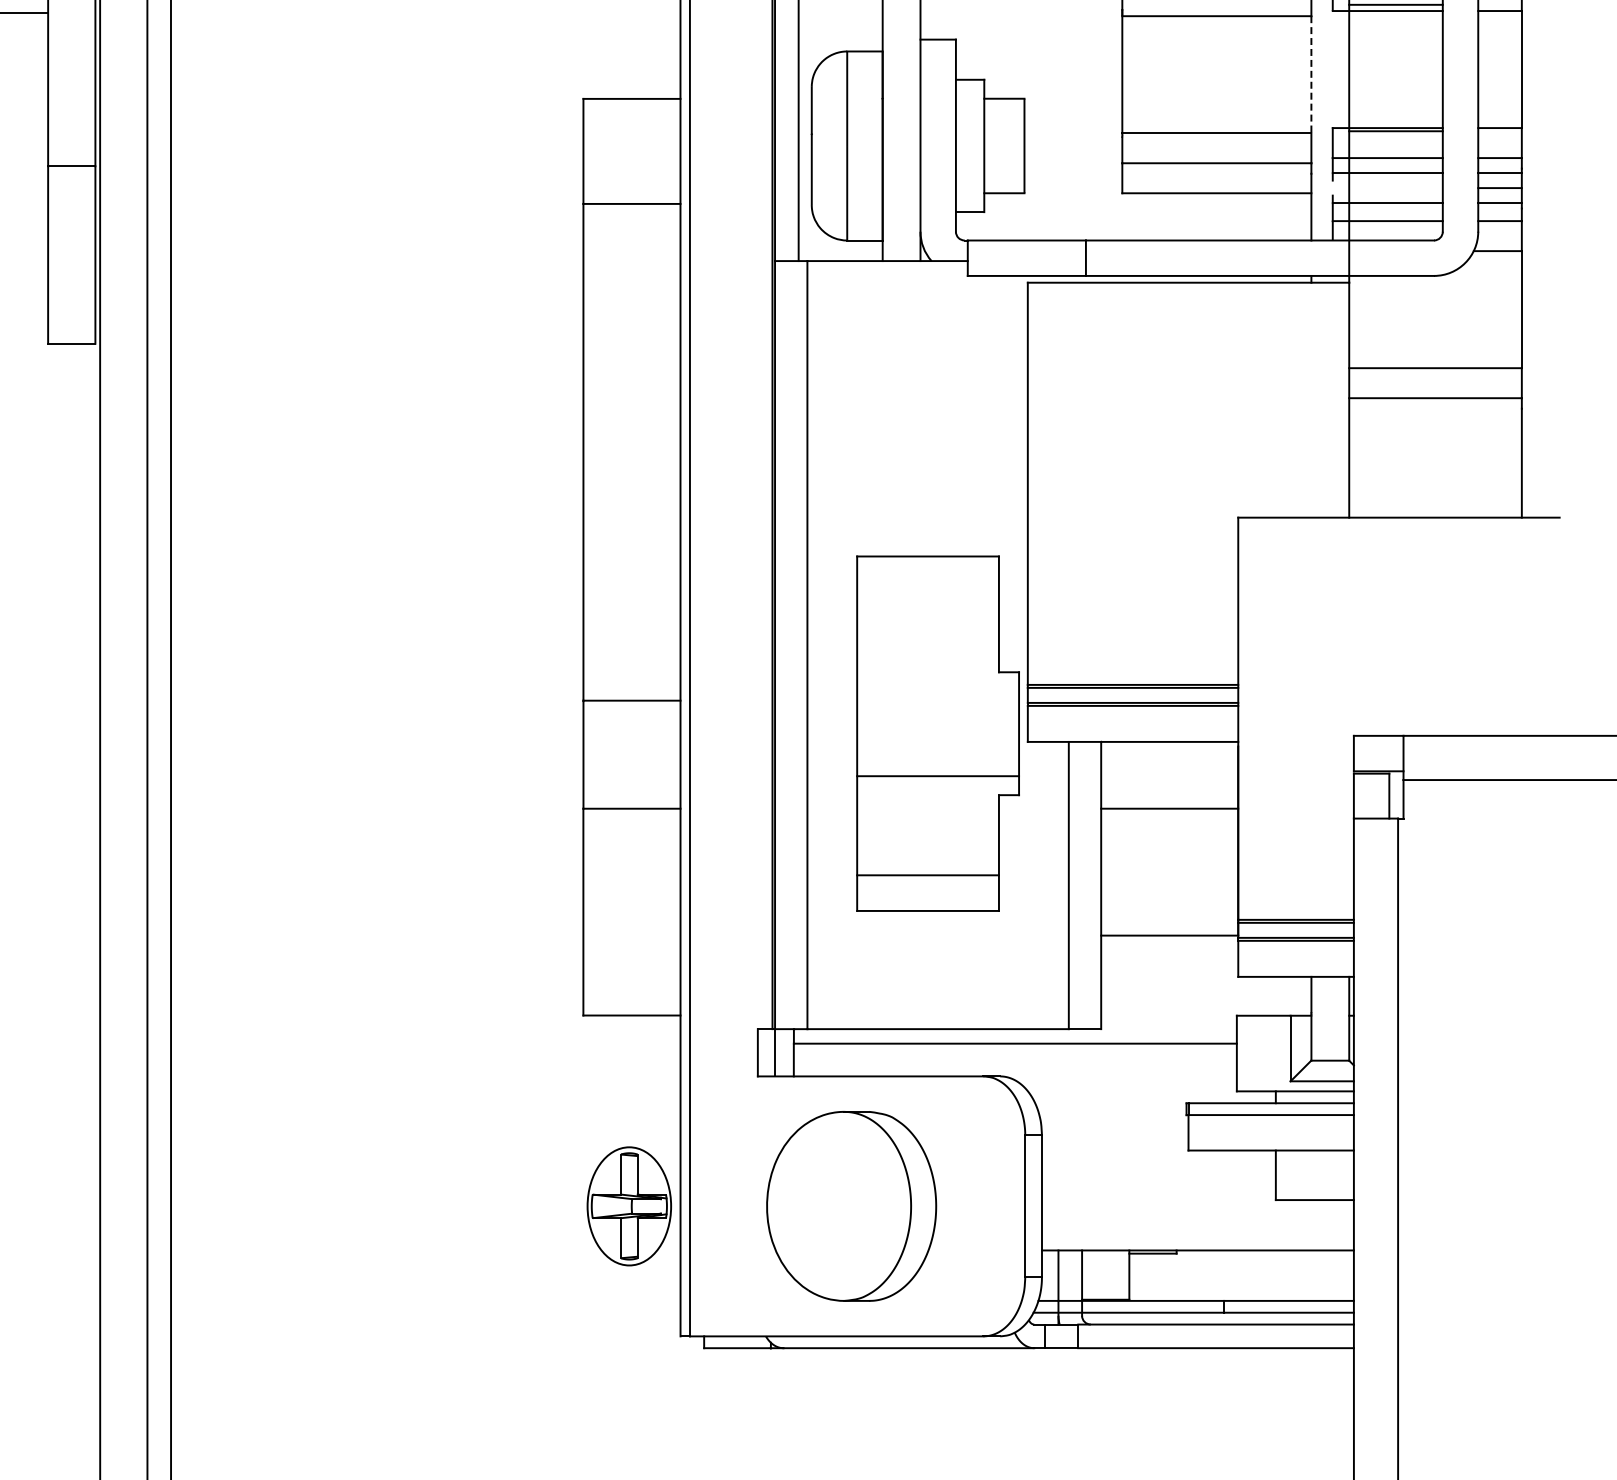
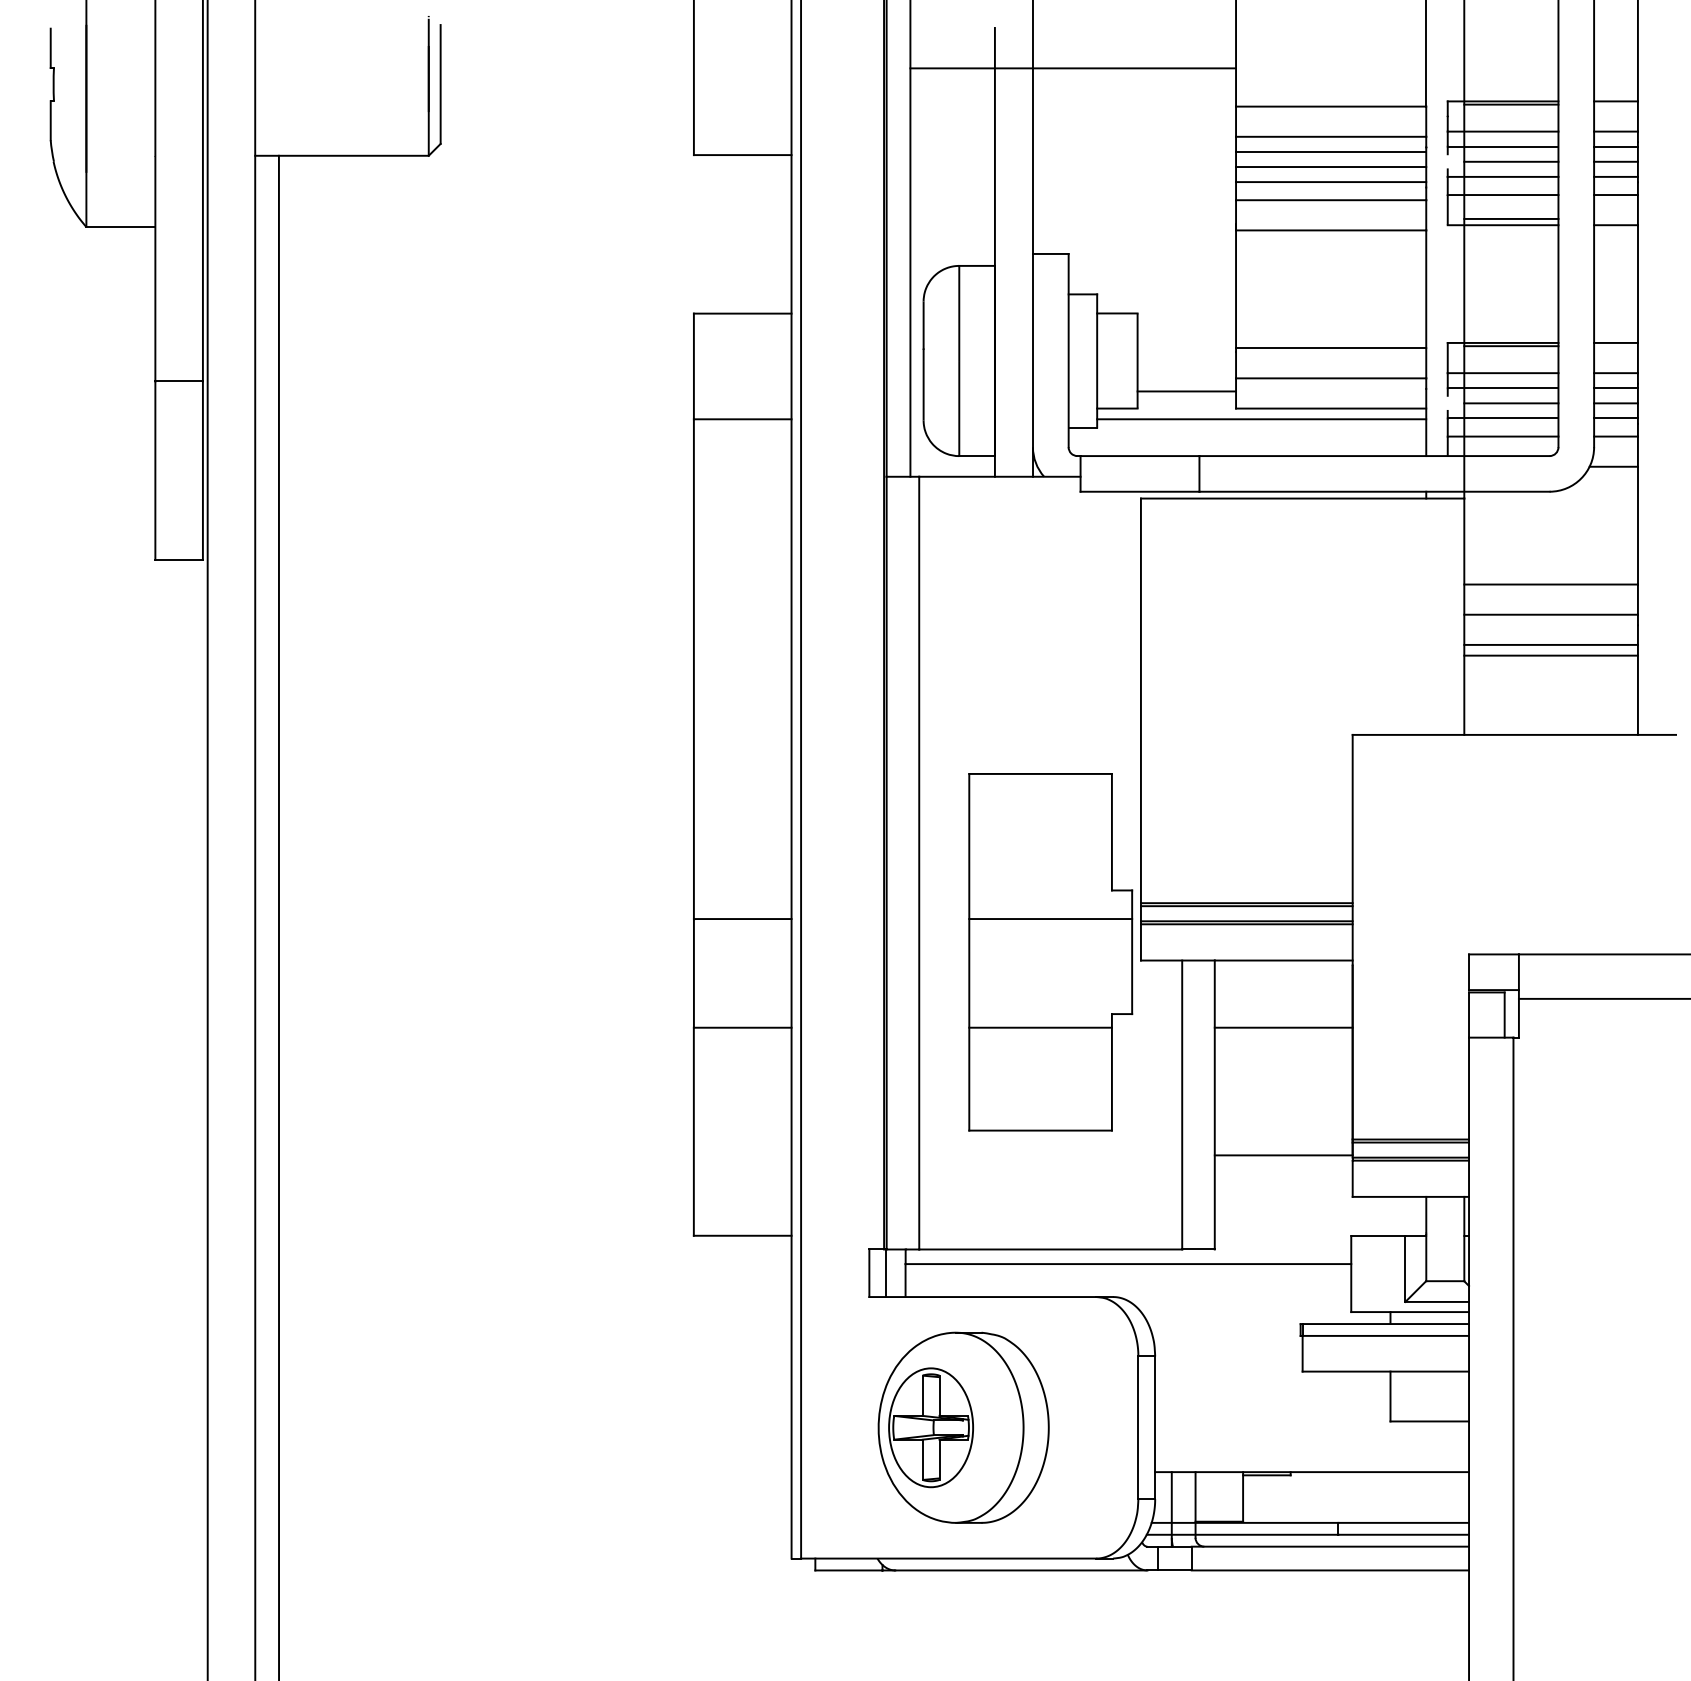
line: (1311, 74) -> (1426, 289), dashed -> solid
line: (1073, 176) -> (1186, 391), added
line: (1396, 188) -> (1511, 403), added
line: (1147, 204) -> (1261, 419), added
line: (1434, 427) -> (1550, 644), added
line: (1434, 438) -> (1550, 655), added
line: (937, 776) -> (1050, 919), moved
line: (927, 875) -> (1040, 1027), moved
part: (628, 1206) -> (930, 1427), moved

